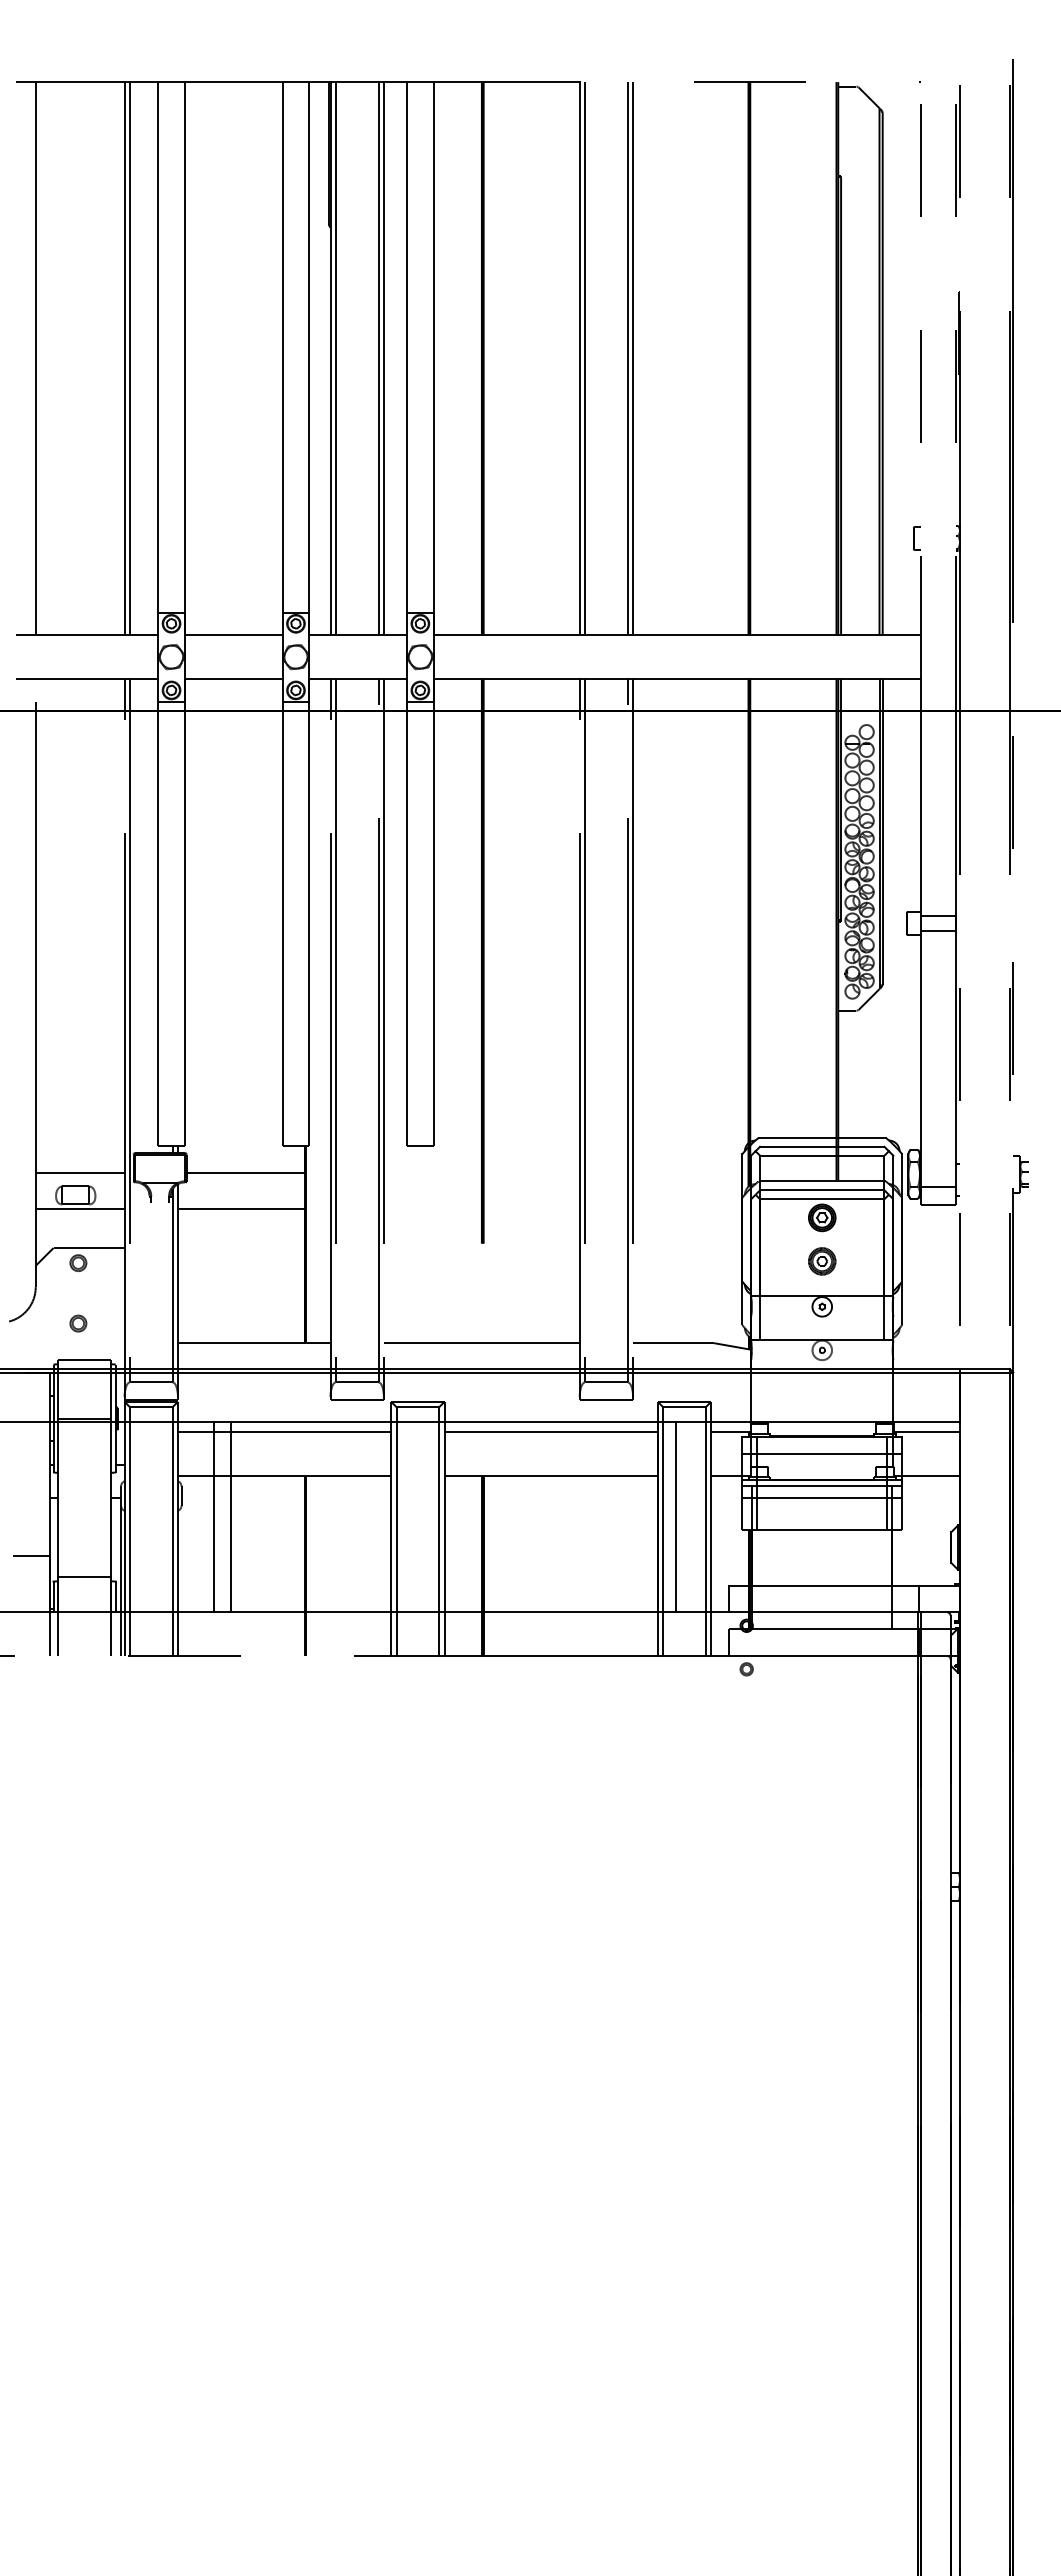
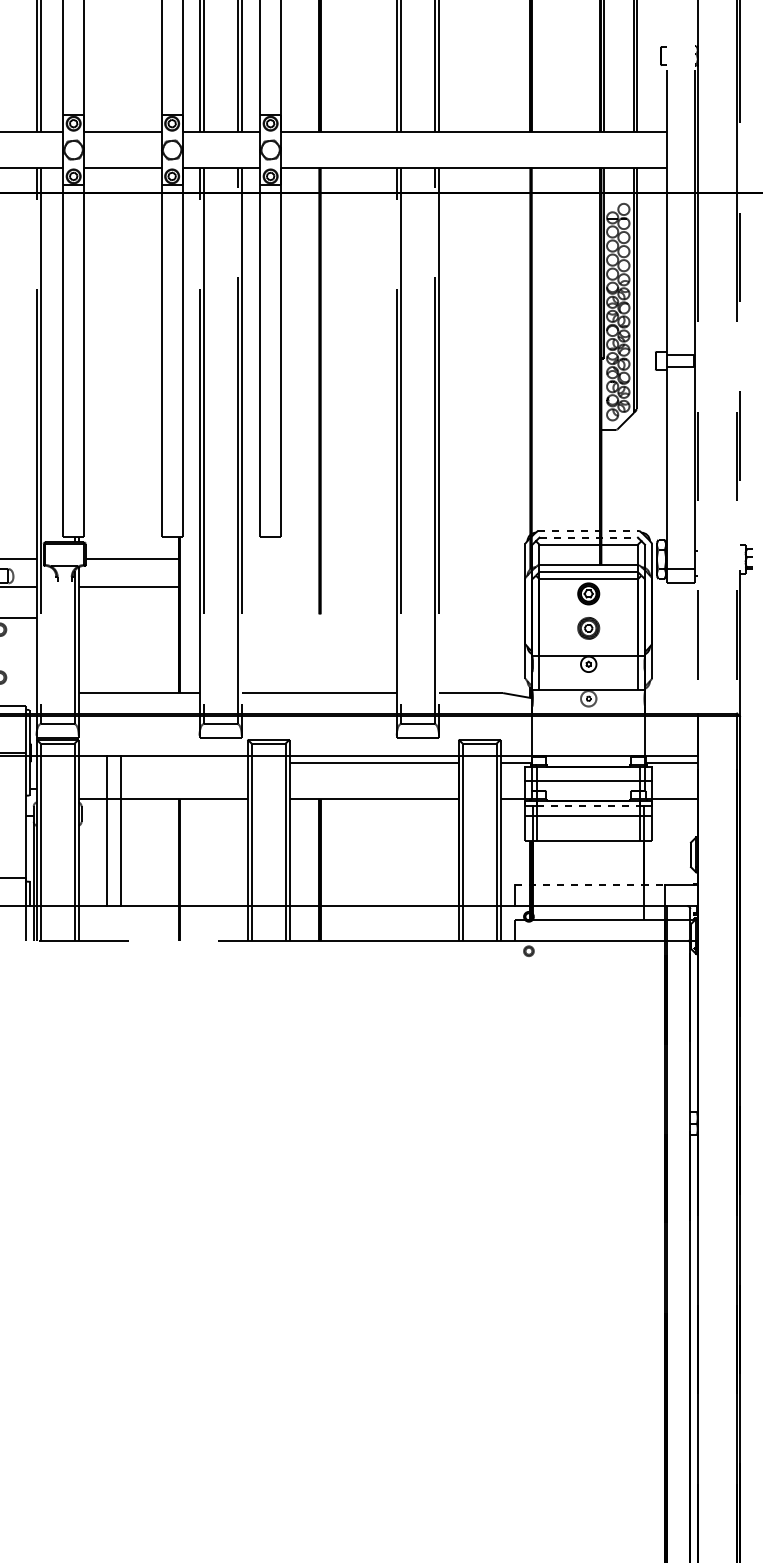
line: (822, 1137) -> (588, 530), solid -> dashed
line: (822, 1146) -> (588, 537), solid -> dashed
line: (284, 1432) -> (163, 763), removed
line: (822, 1486) -> (588, 806), solid -> dashed
line: (675, 1517) -> (472, 831), removed
line: (823, 1585) -> (589, 884), solid -> dashed

